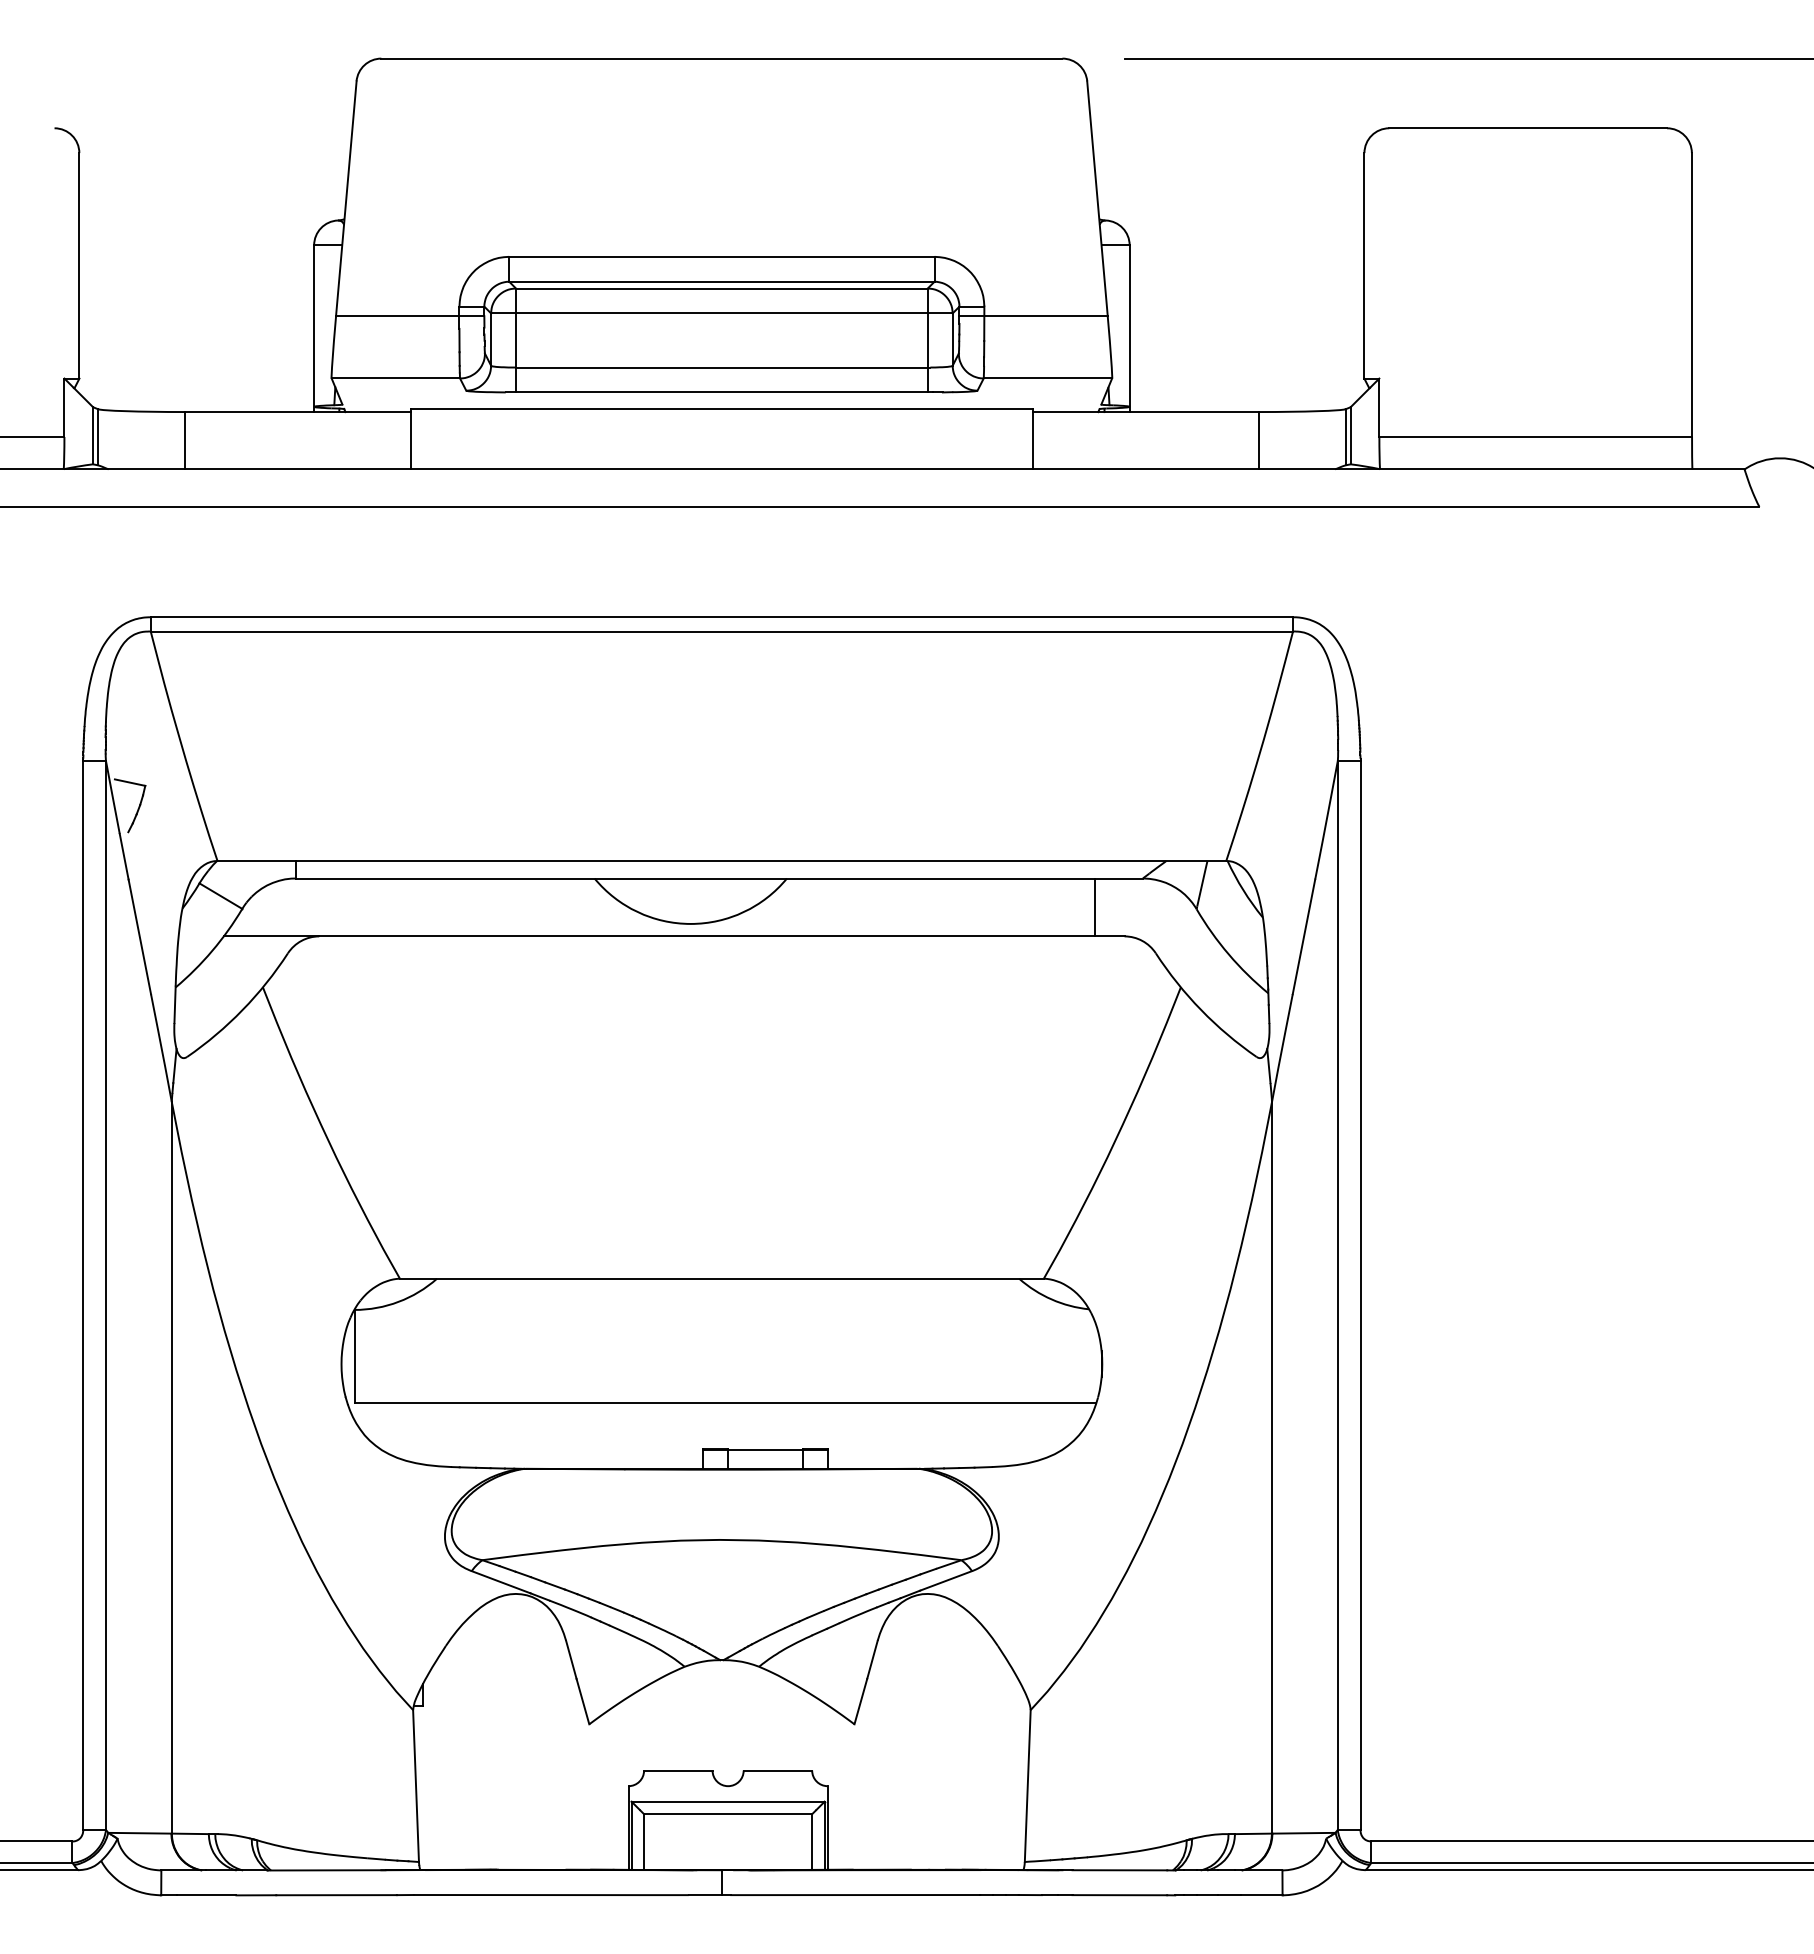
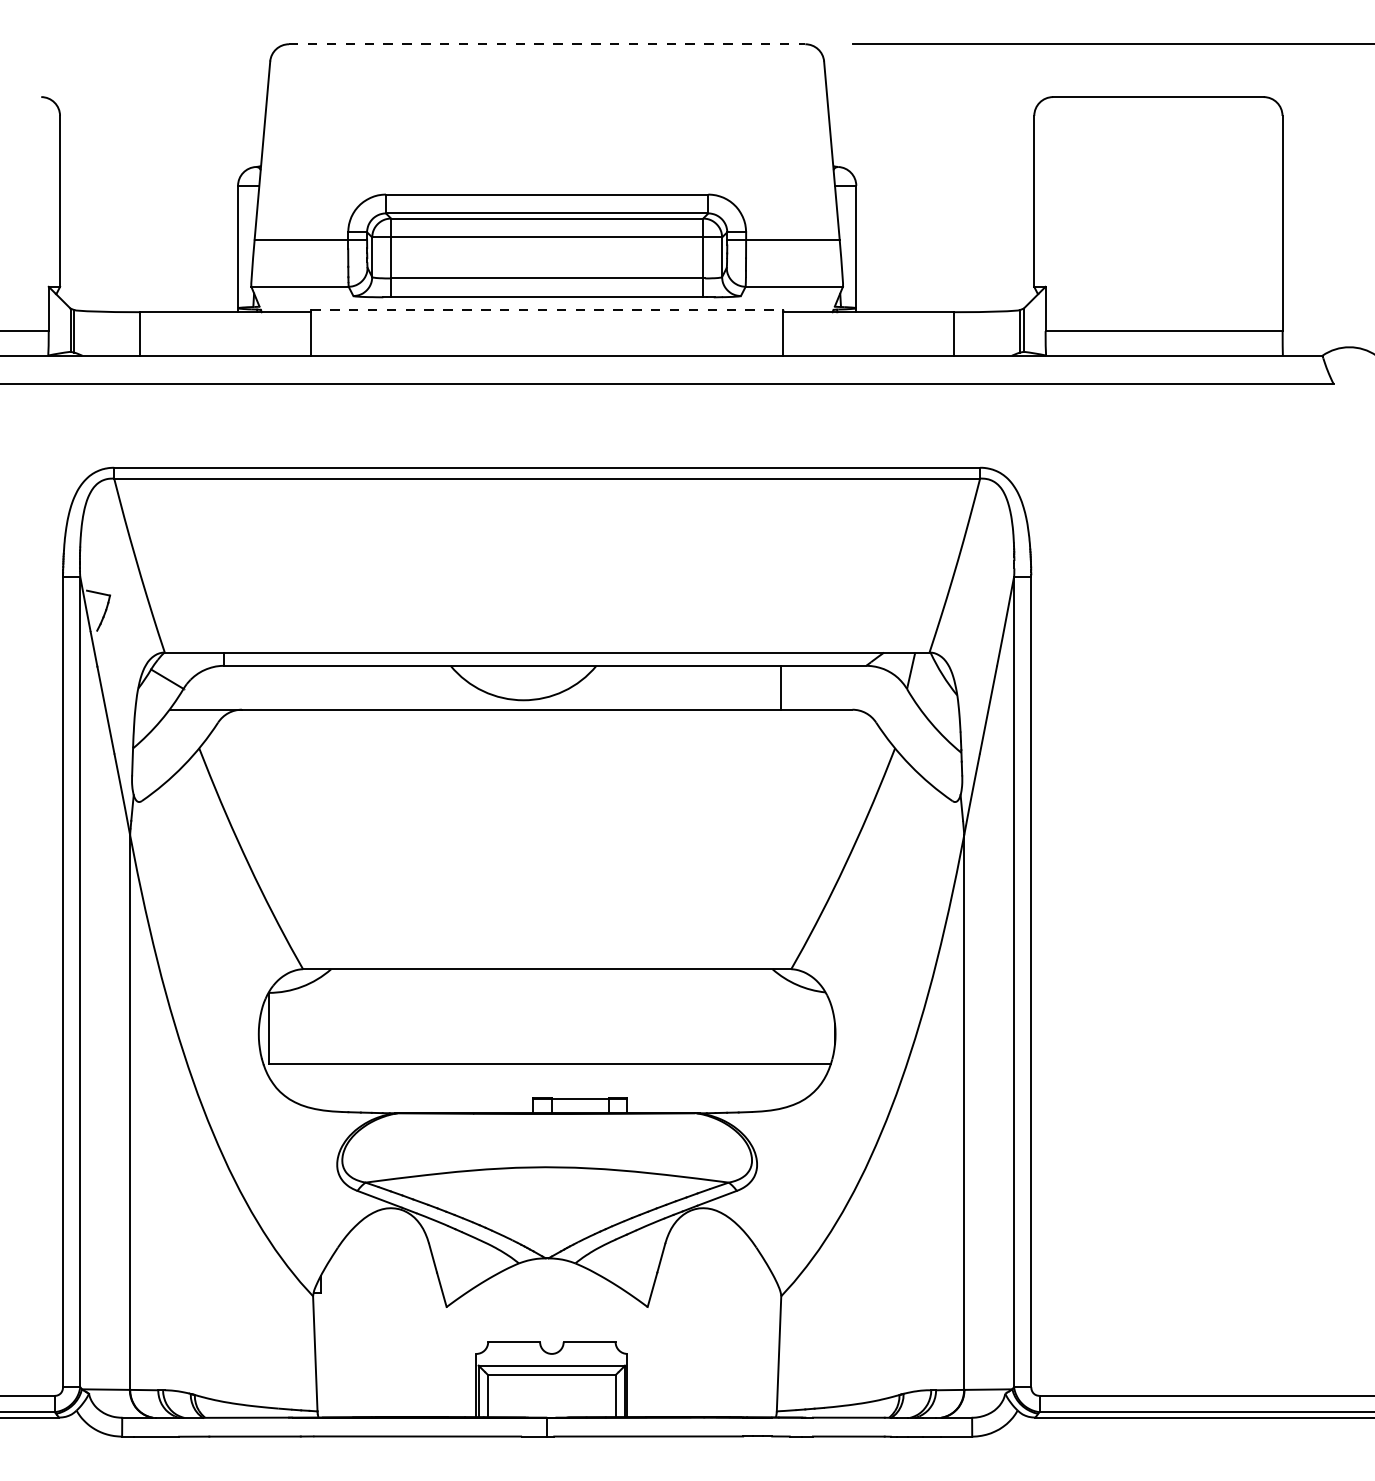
line: (721, 58) -> (546, 44), solid -> dashed
line: (722, 409) -> (547, 310), solid -> dashed
line: (1095, 907) -> (781, 687), moved

